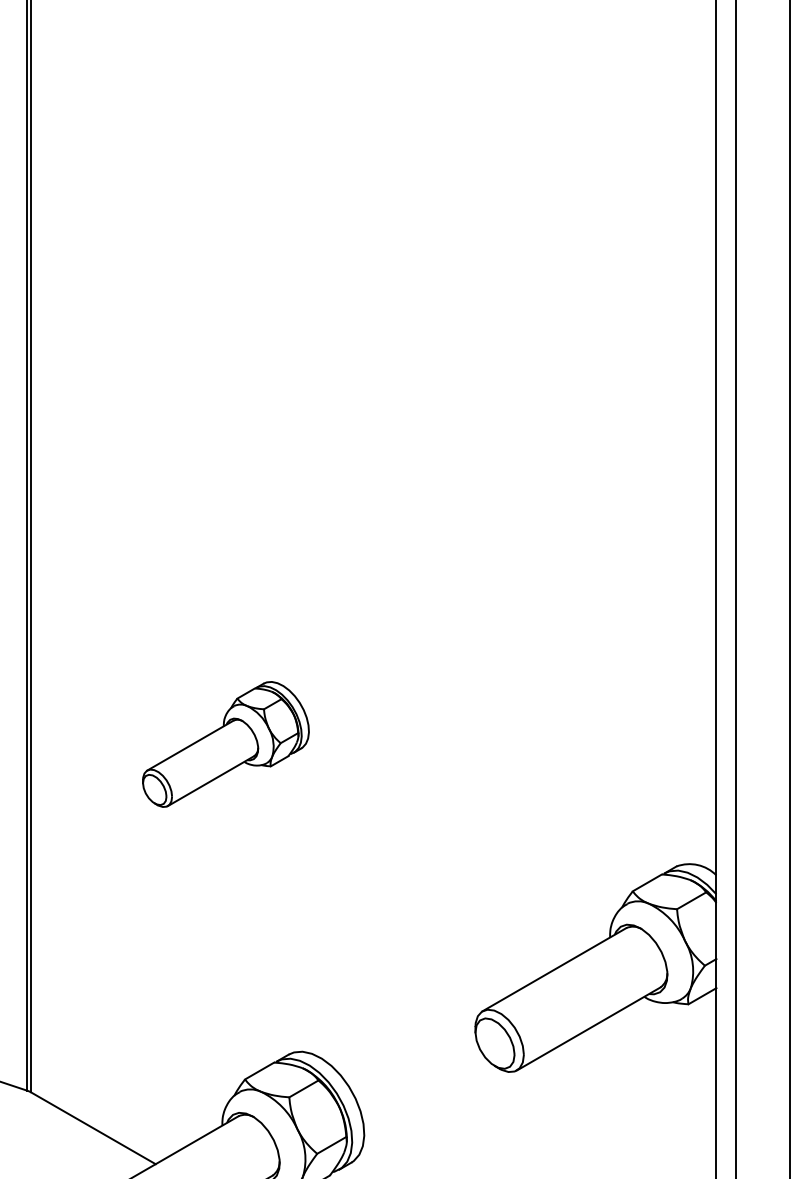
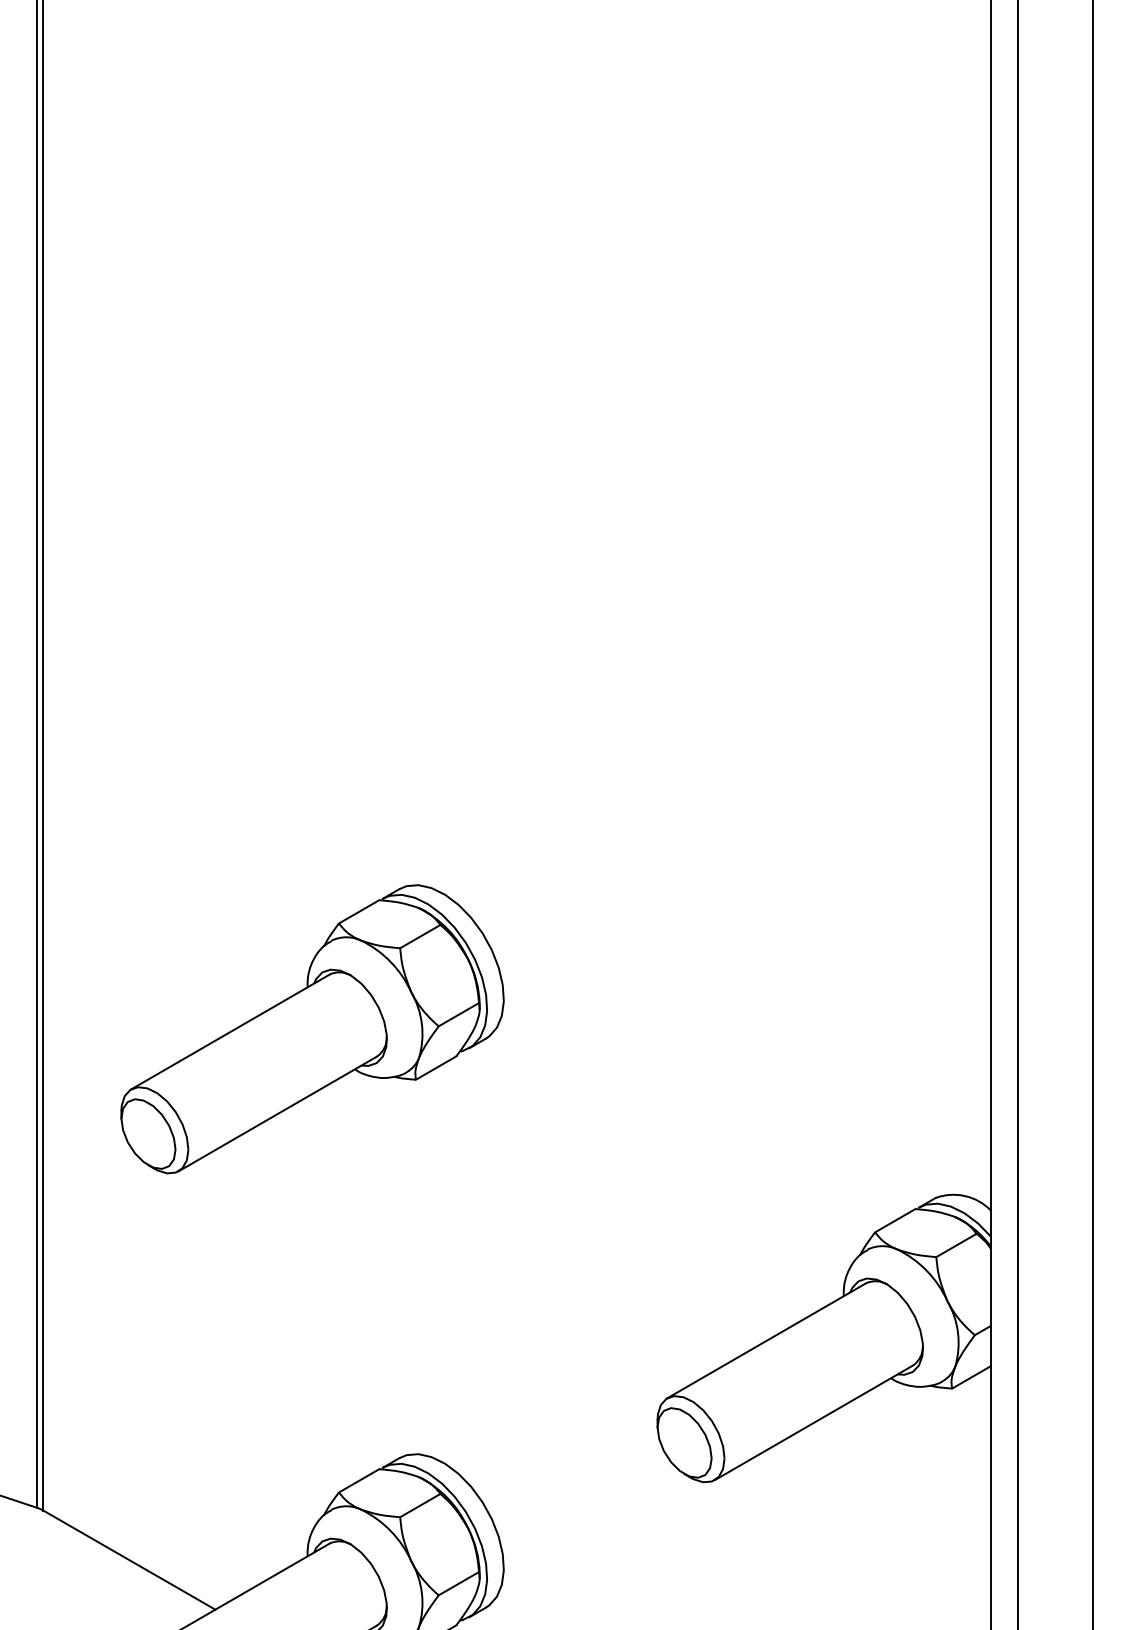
part: (225, 744) -> (311, 1029), size x1.67

